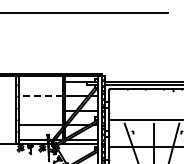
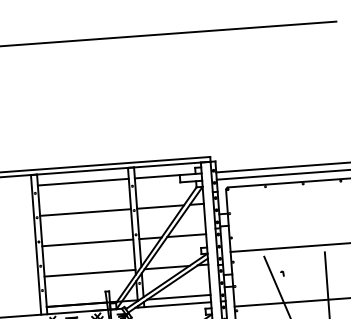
line: (40, 81) -> (83, 182), added
line: (40, 96) -> (85, 213), dashed -> solid
line: (40, 110) -> (87, 242), added

